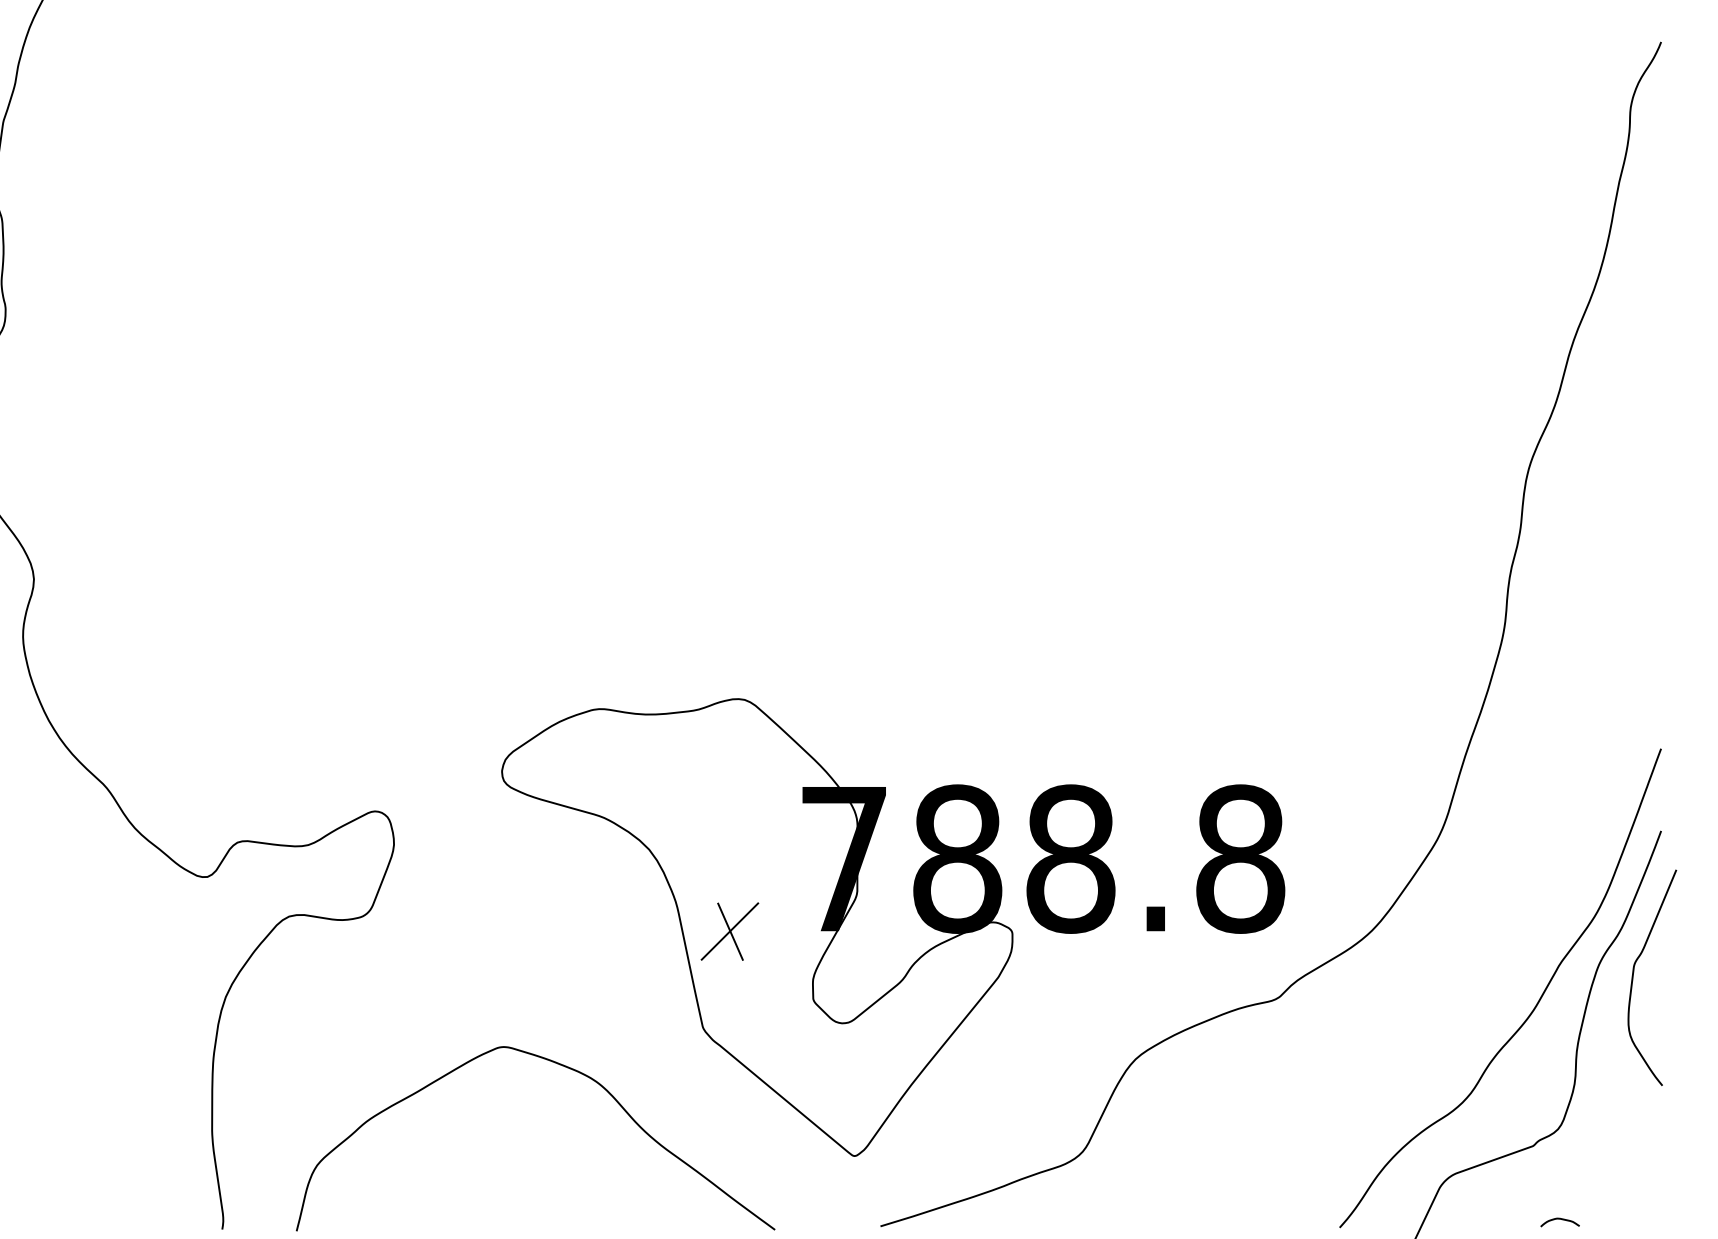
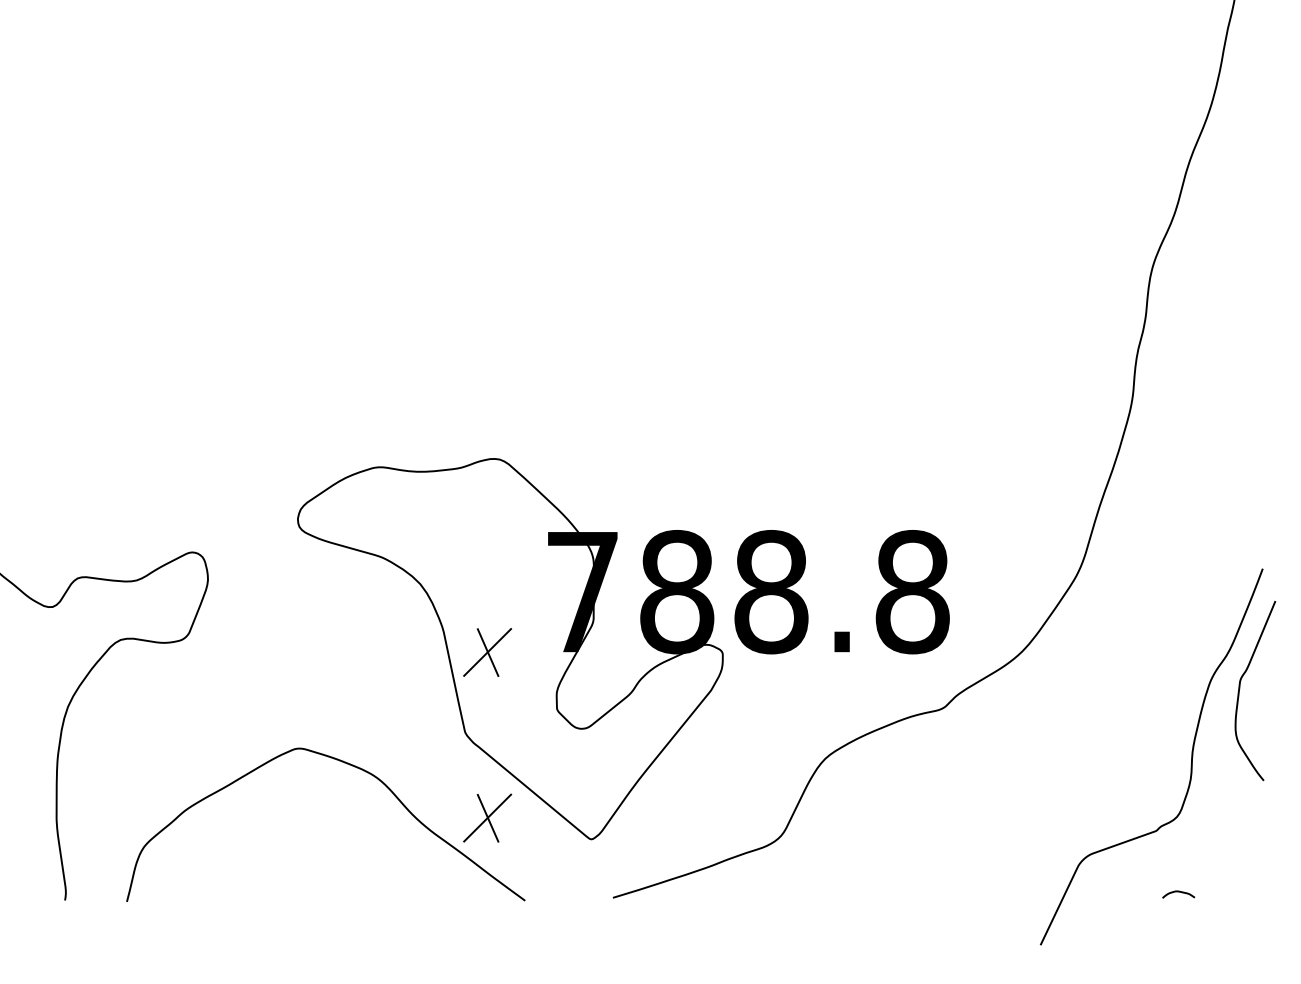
curve: (1530, 1012) -> (1154, 719), removed
part: (729, 1130) -> (487, 818), added

